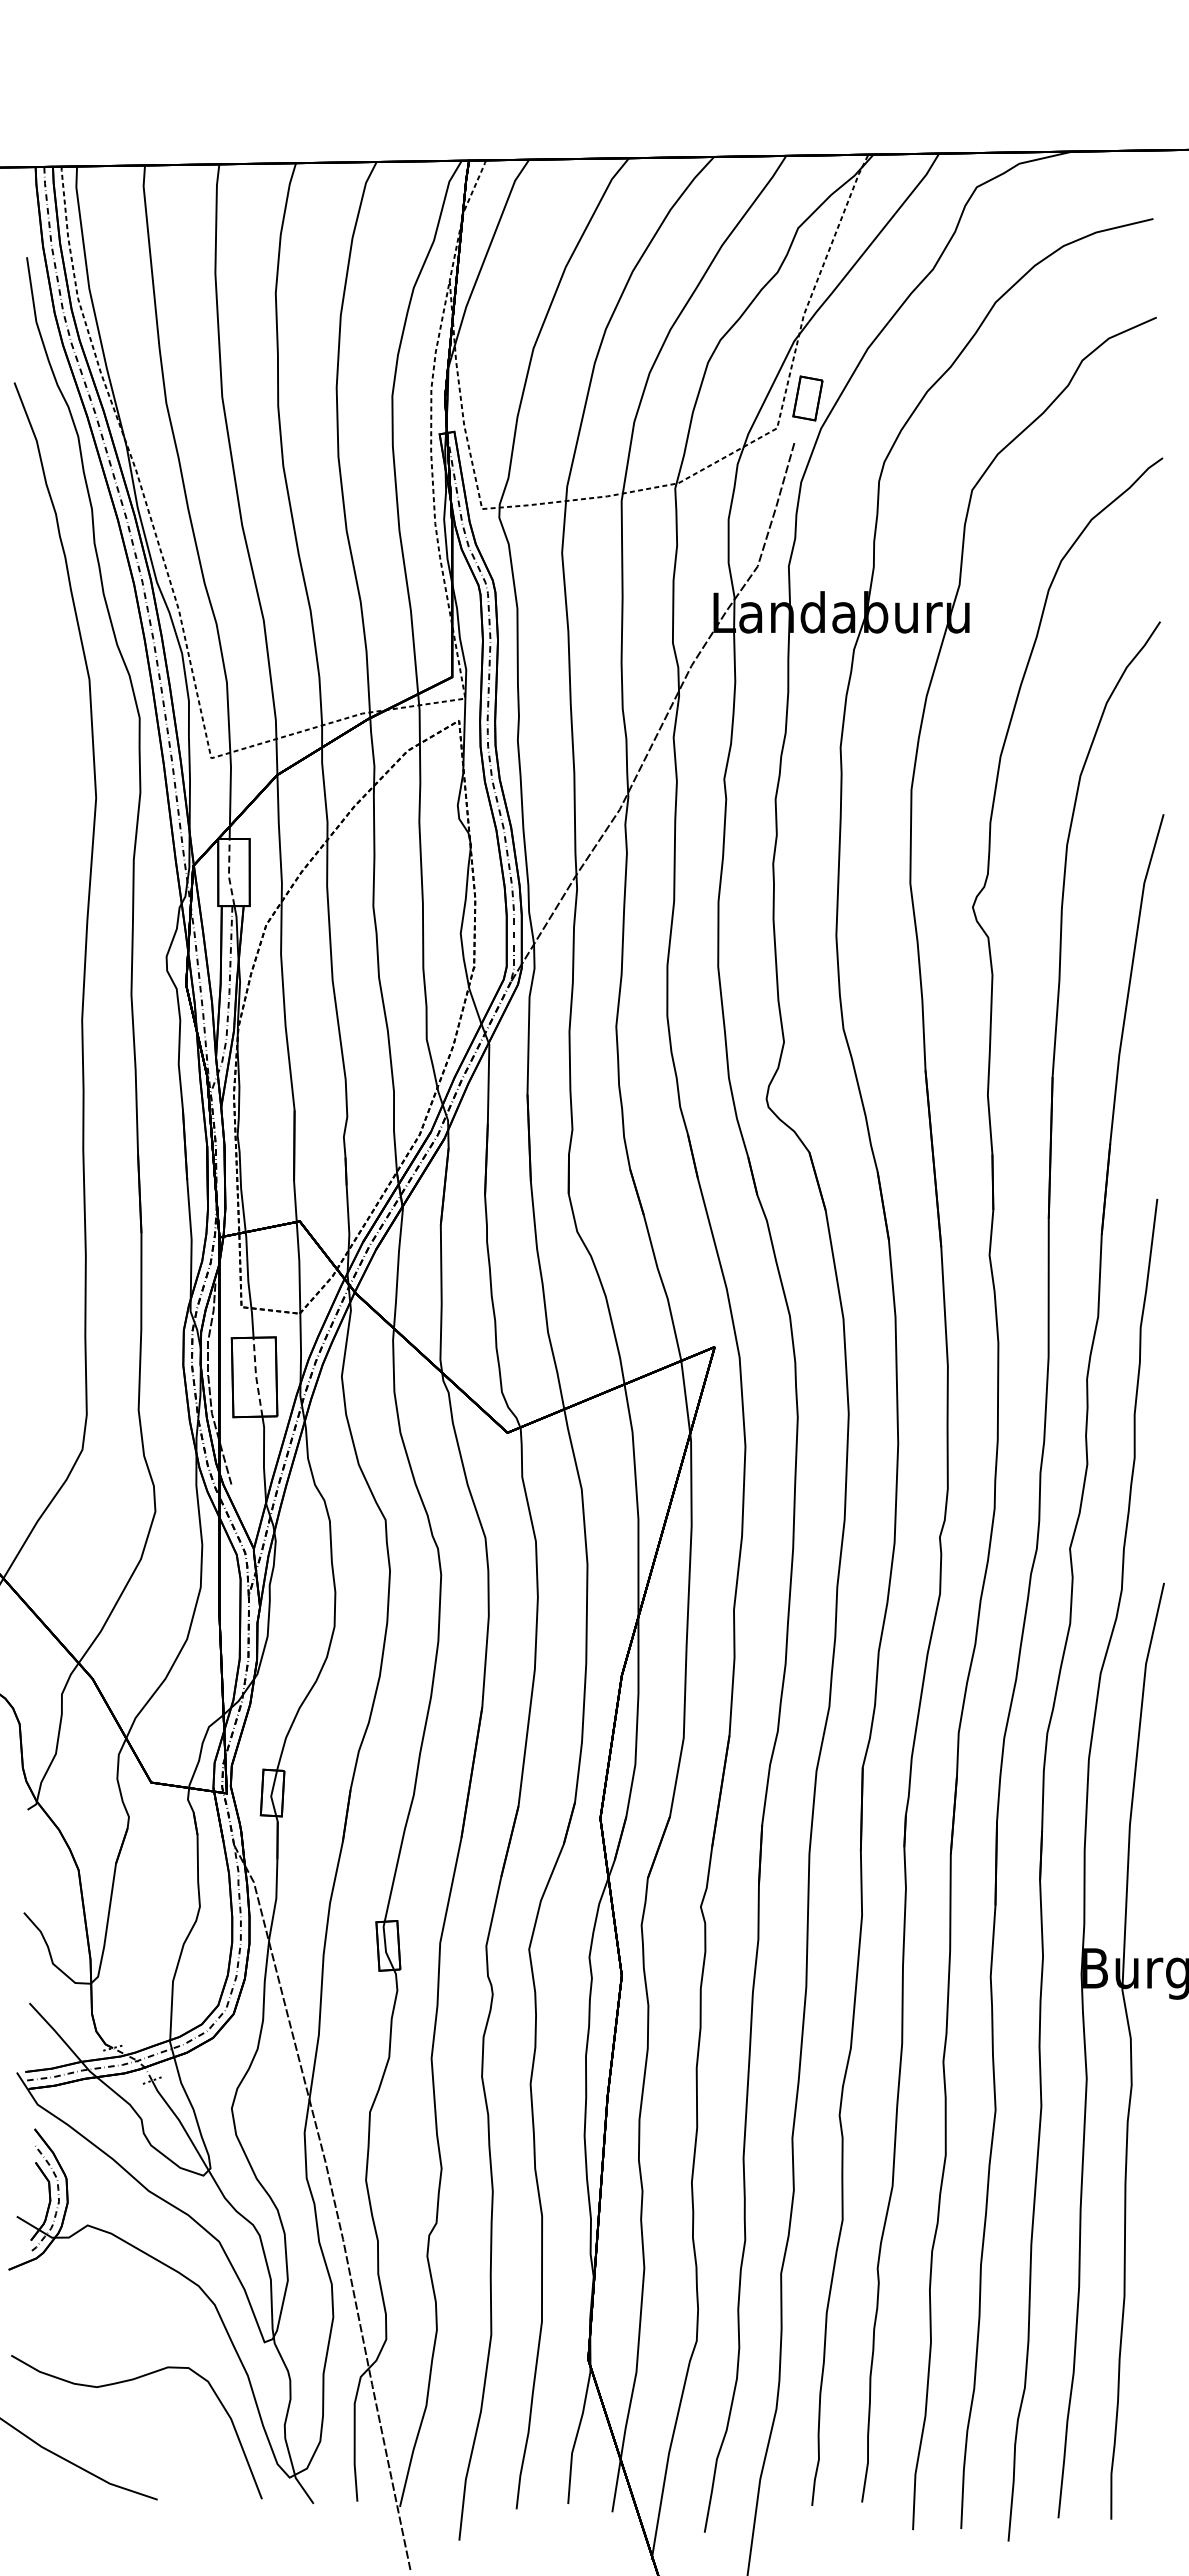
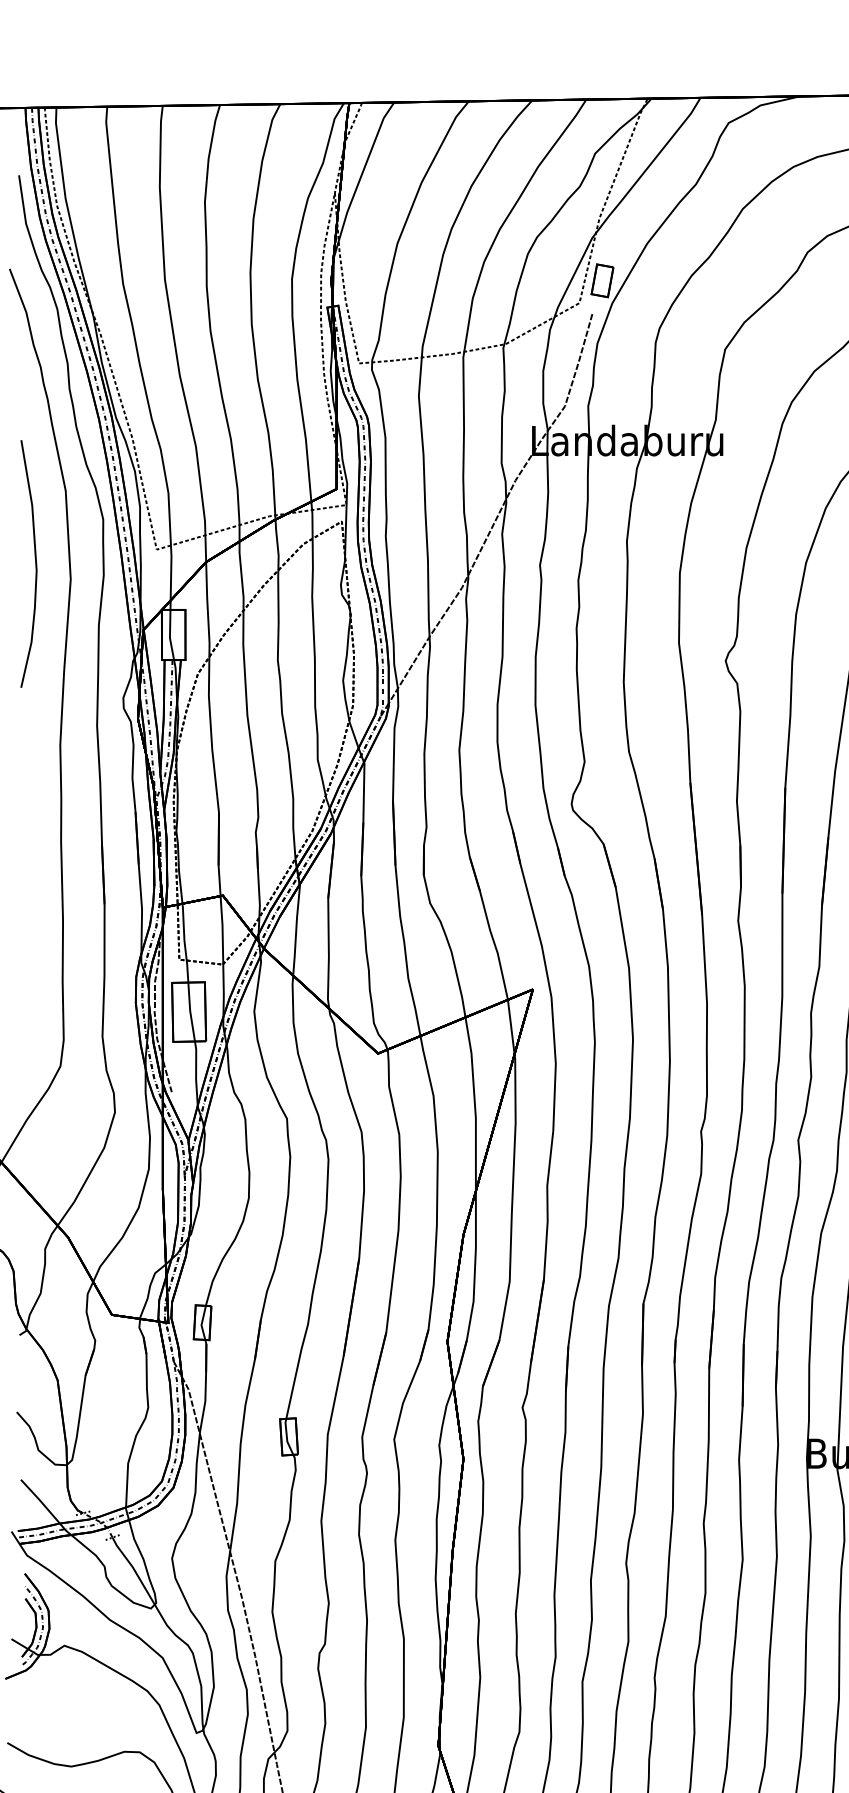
curve: (48, 775) -> (35, 562), added
line: (229, 872) -> (170, 634), dashed -> solid
line: (256, 1376) -> (190, 1011), dashed -> solid

